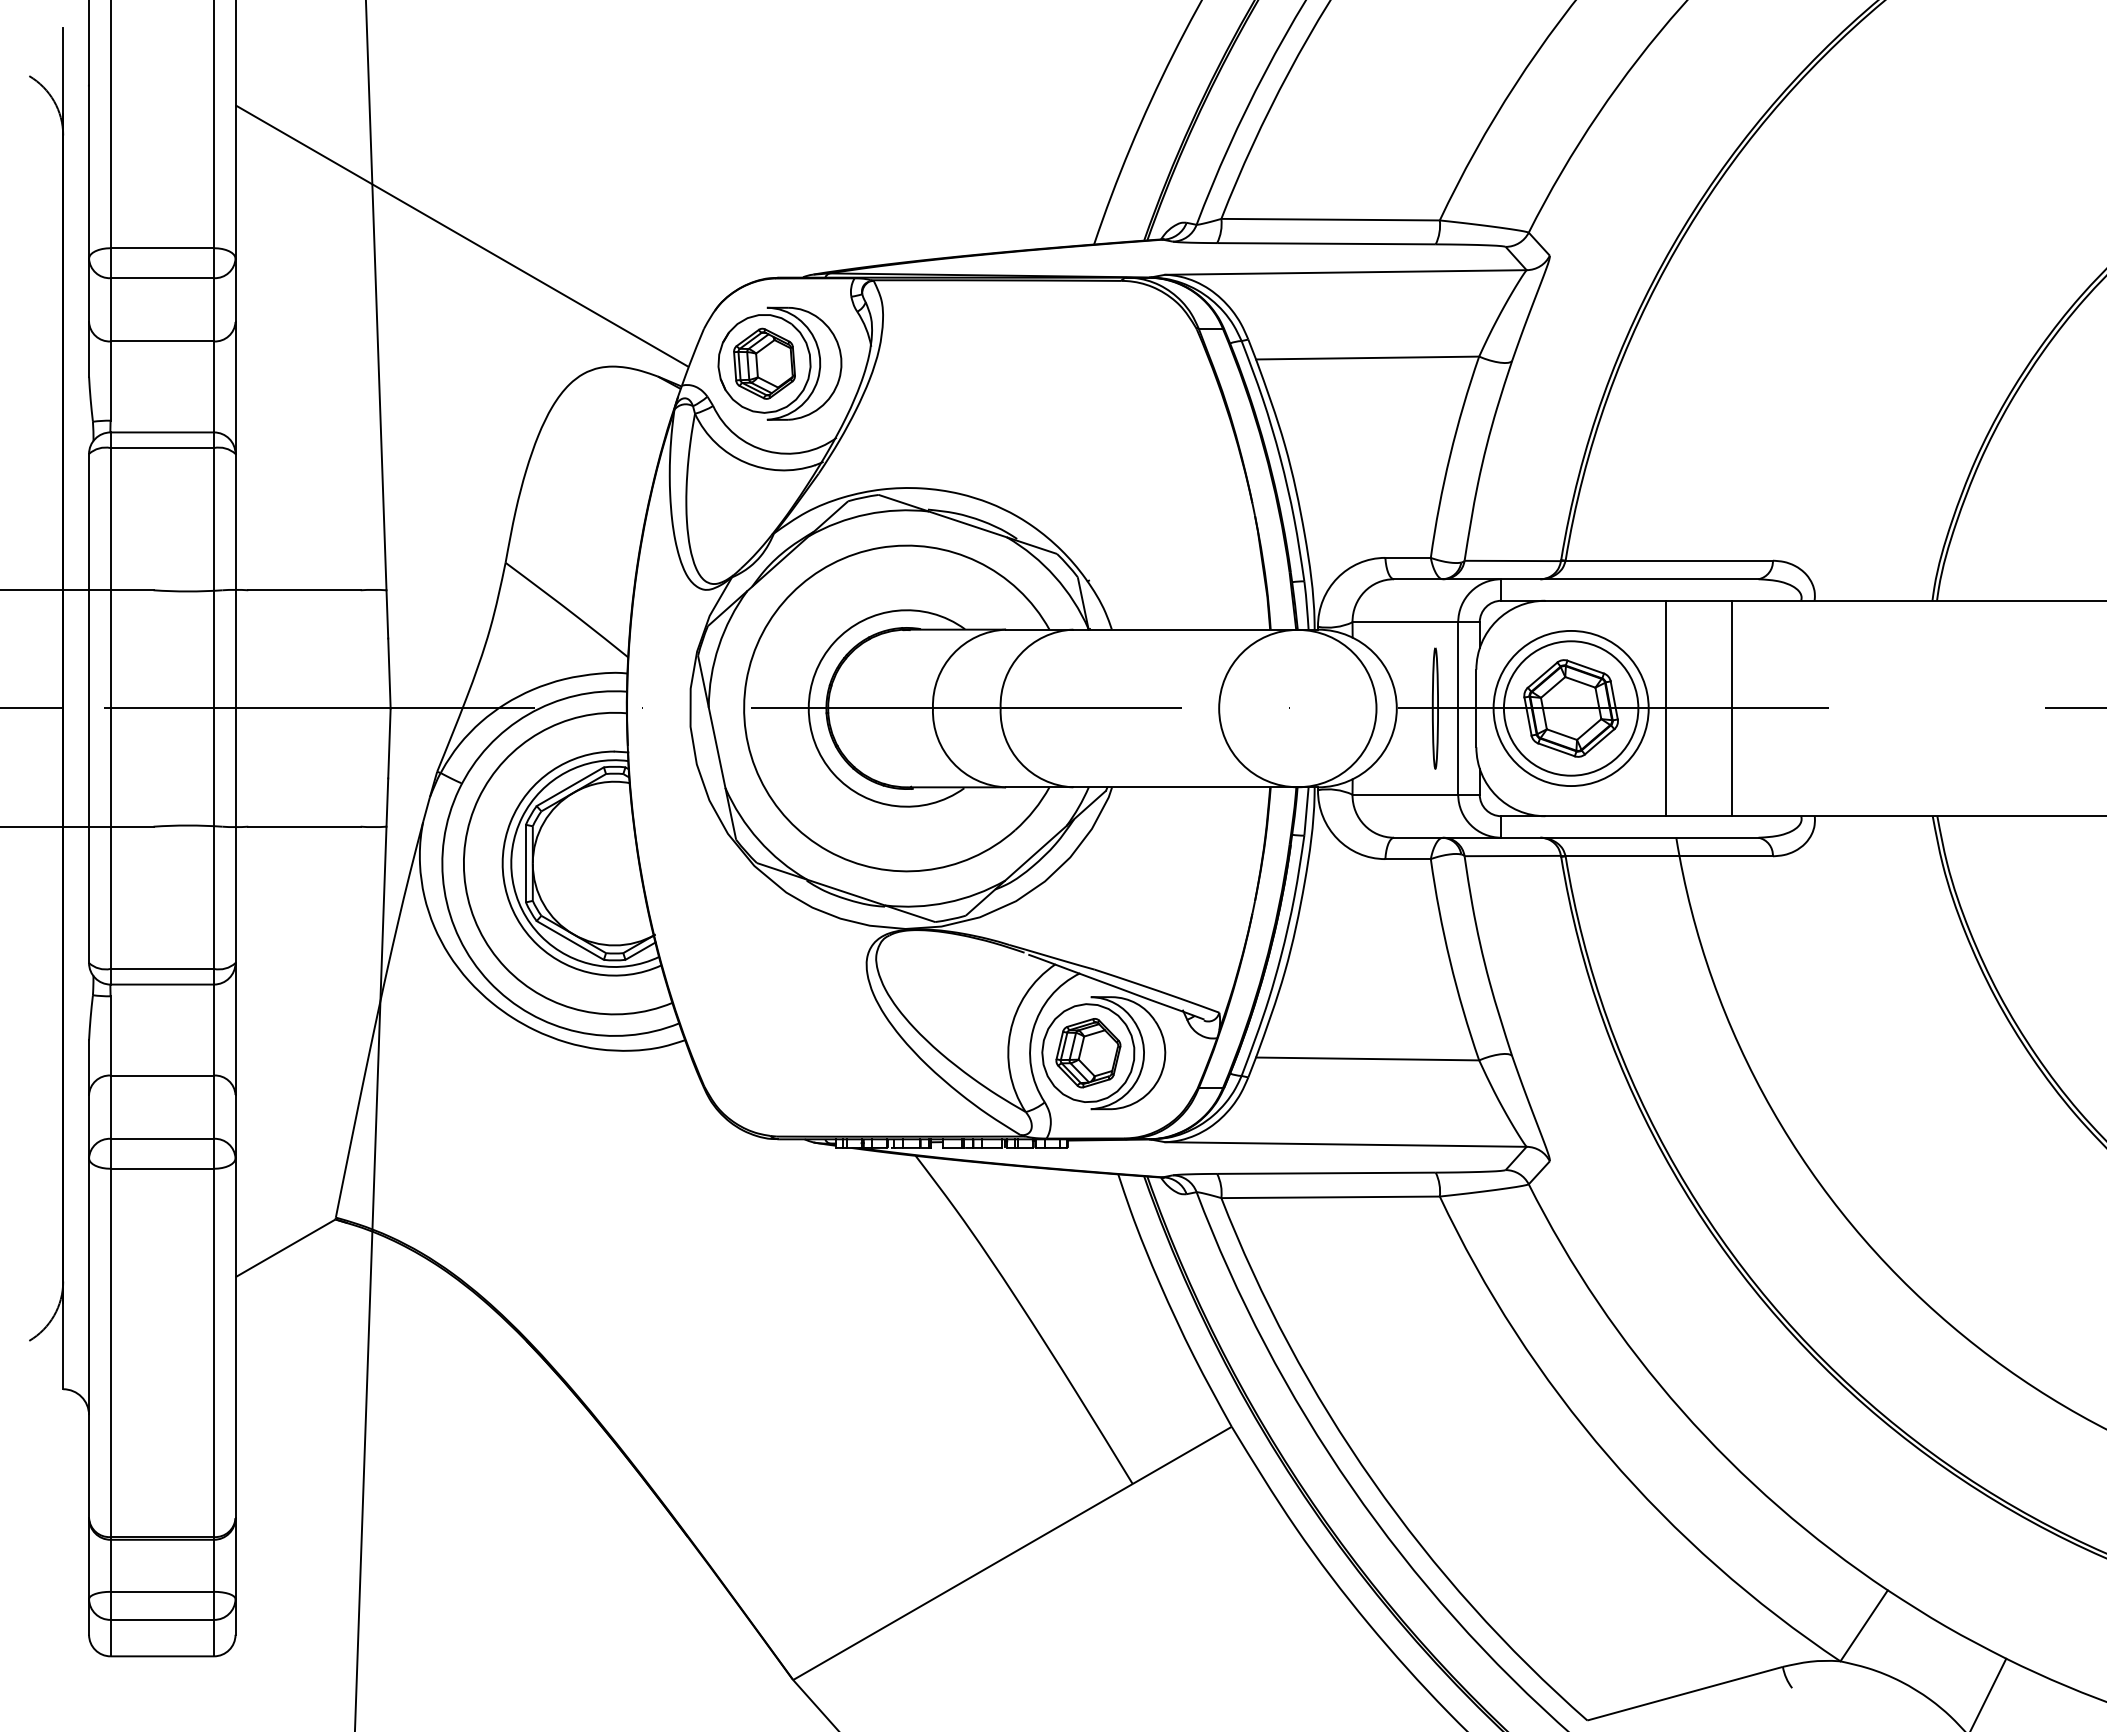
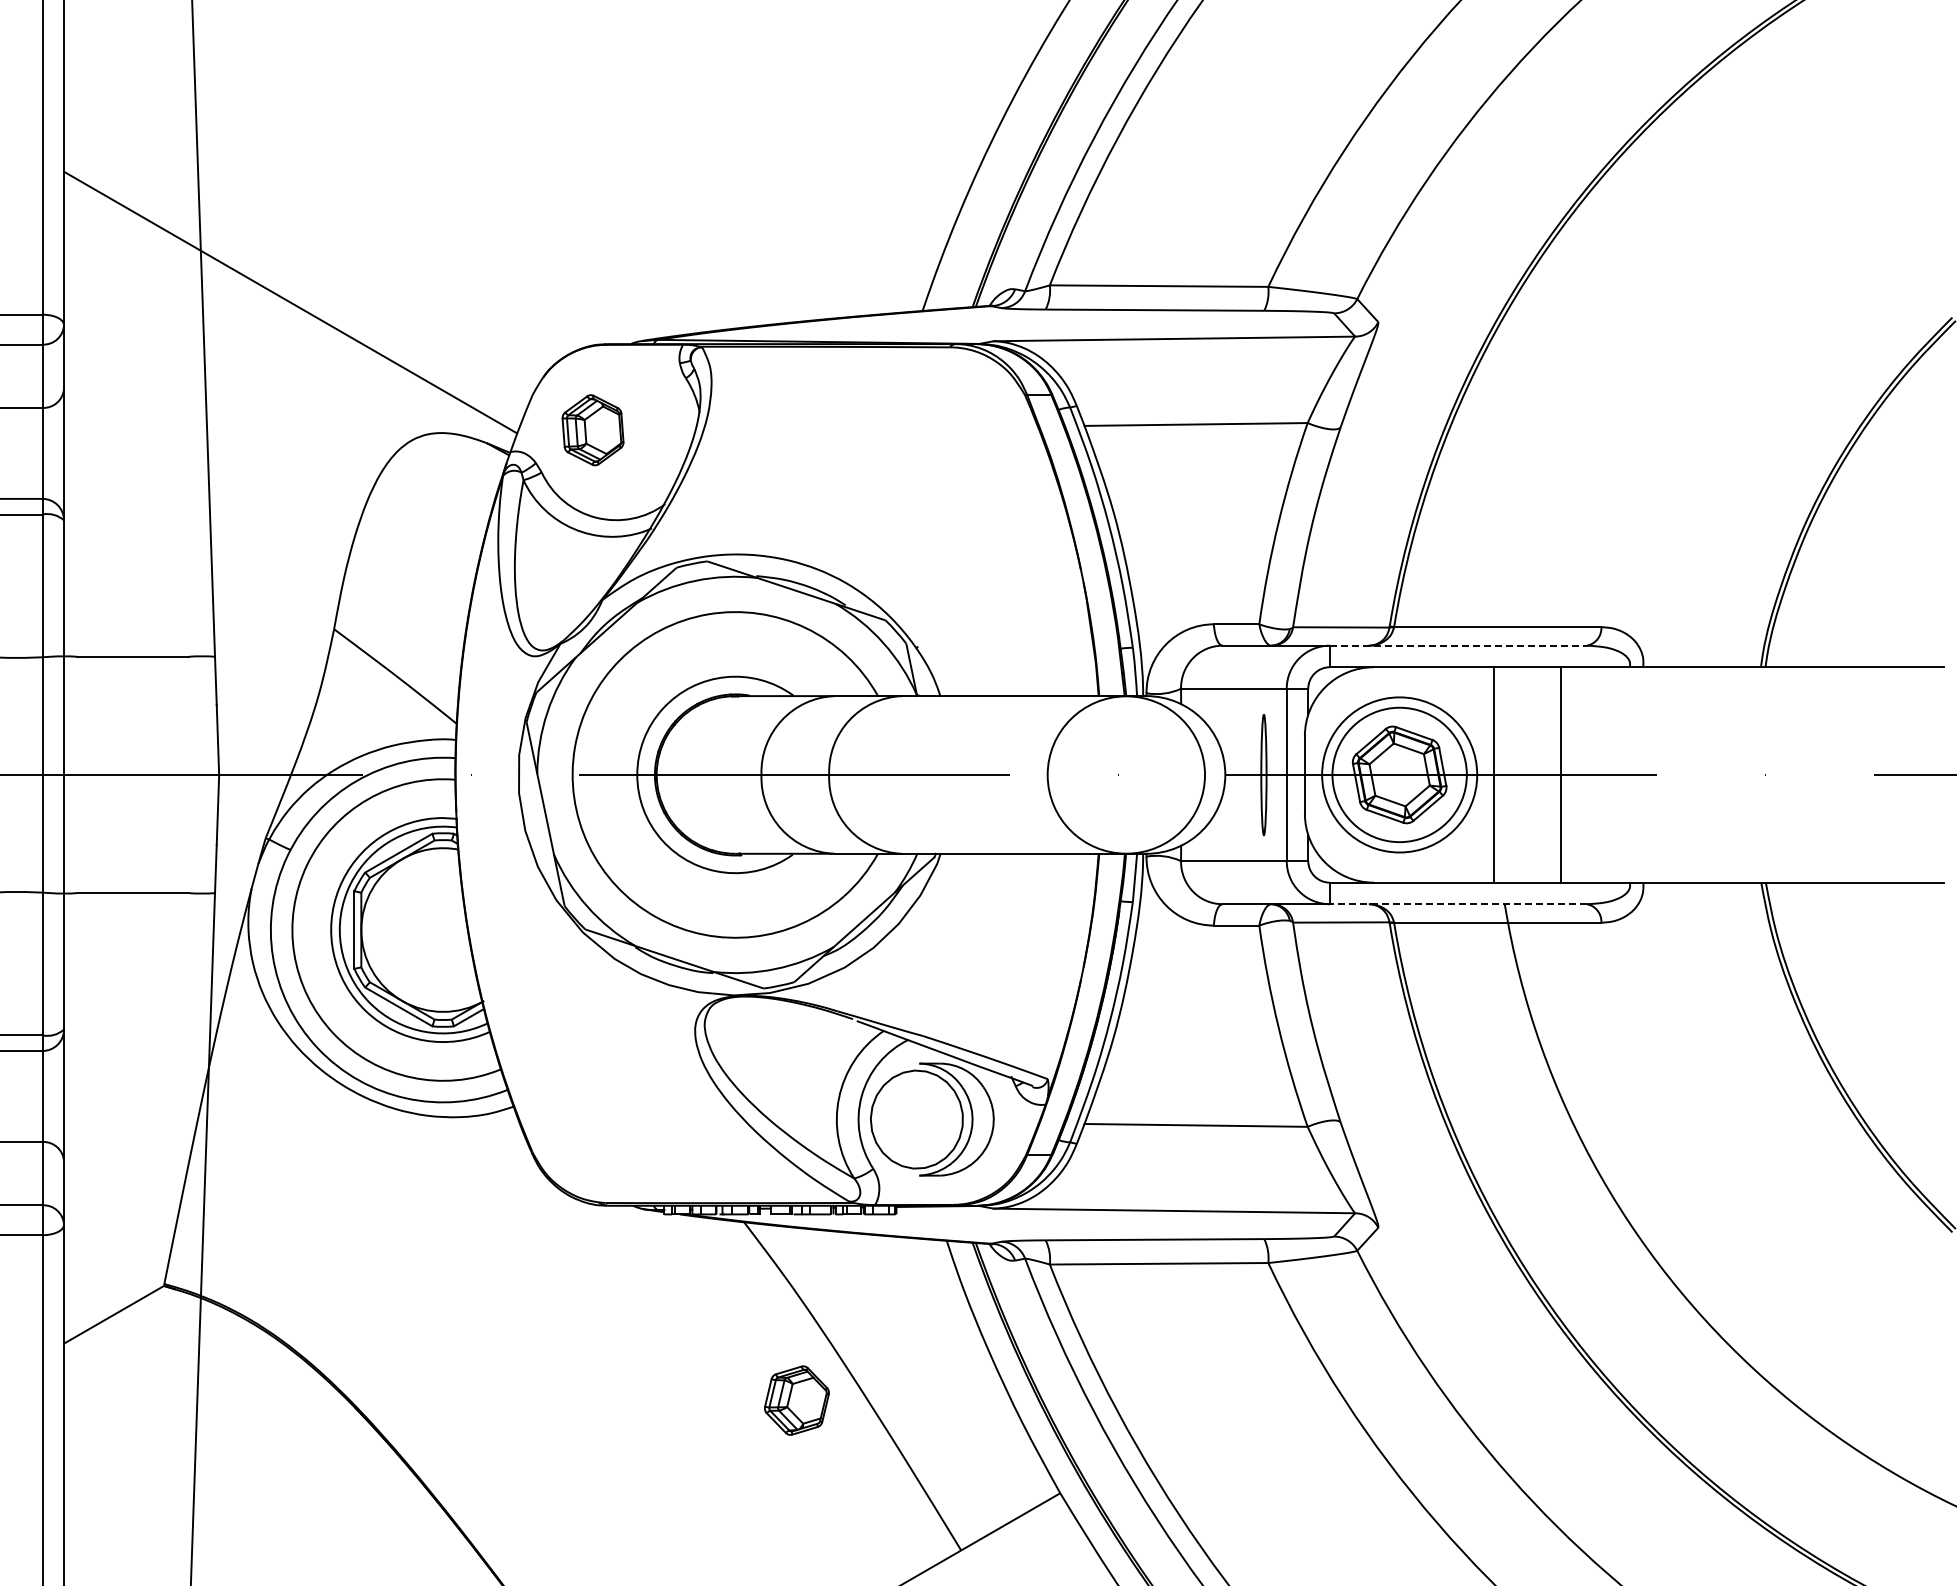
part: (779, 363) -> (608, 429), removed
line: (1629, 579) -> (1458, 645), solid -> dashed
line: (1629, 837) -> (1458, 903), solid -> dashed
part: (1088, 1053) -> (797, 1400), moved

